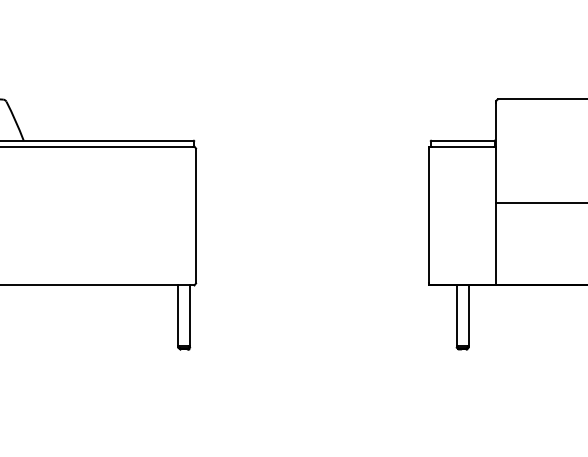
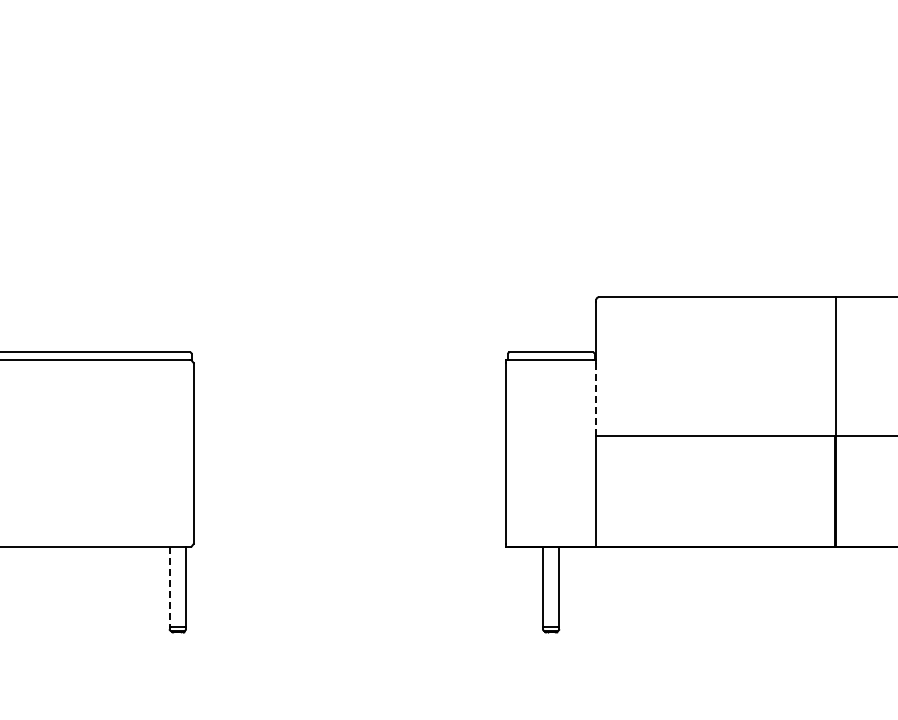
line: (496, 175) -> (596, 399), solid -> dashed
line: (177, 315) -> (169, 587), solid -> dashed

